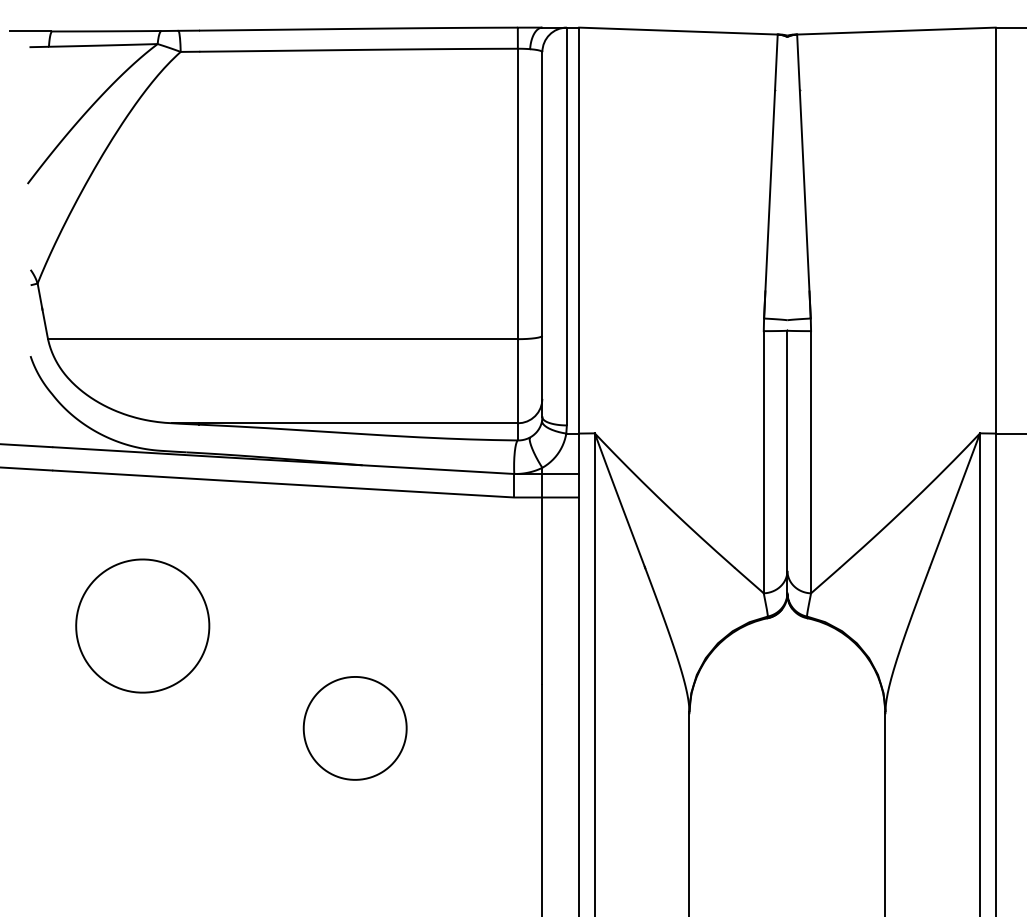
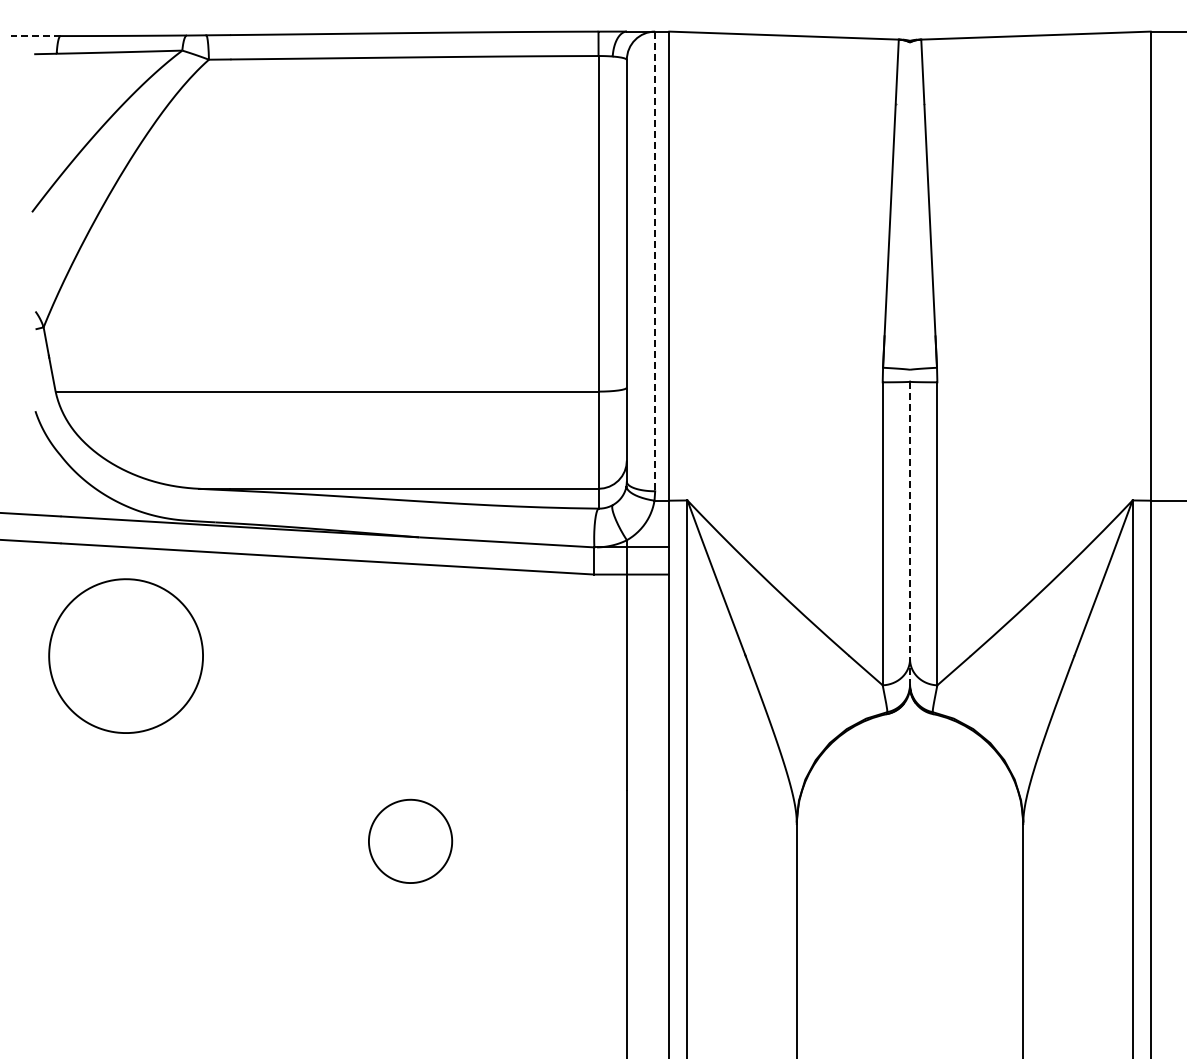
line: (30, 31) -> (35, 36), solid -> dashed
line: (567, 226) -> (655, 261), solid -> dashed
line: (787, 461) -> (910, 533), solid -> dashed
part: (142, 625) -> (125, 655), moved
part: (355, 728) -> (410, 841), size x0.7

